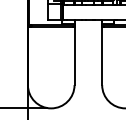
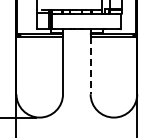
line: (102, 56) -> (90, 65), solid -> dashed

